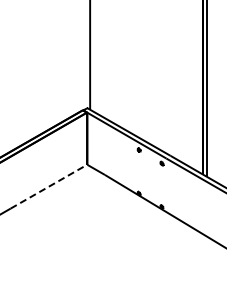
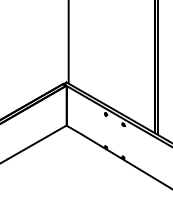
line: (49, 186) -> (37, 142), dashed -> solid

